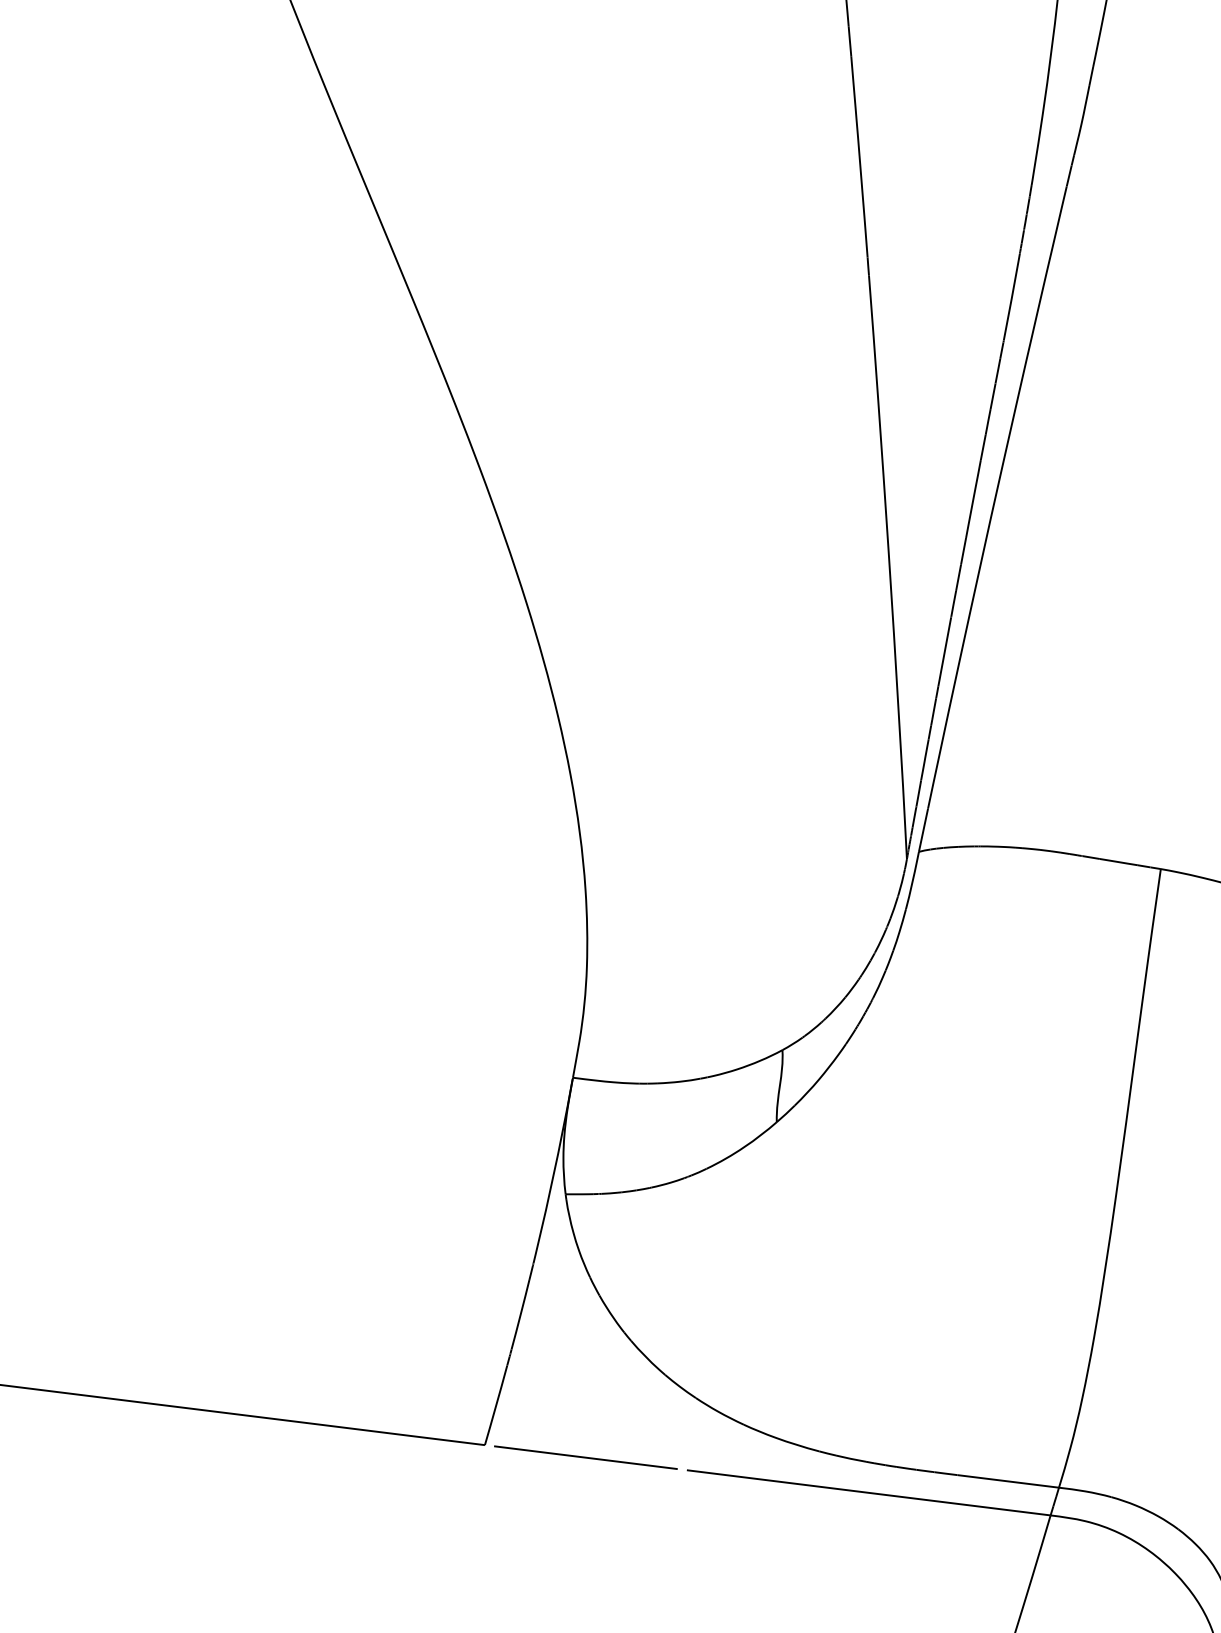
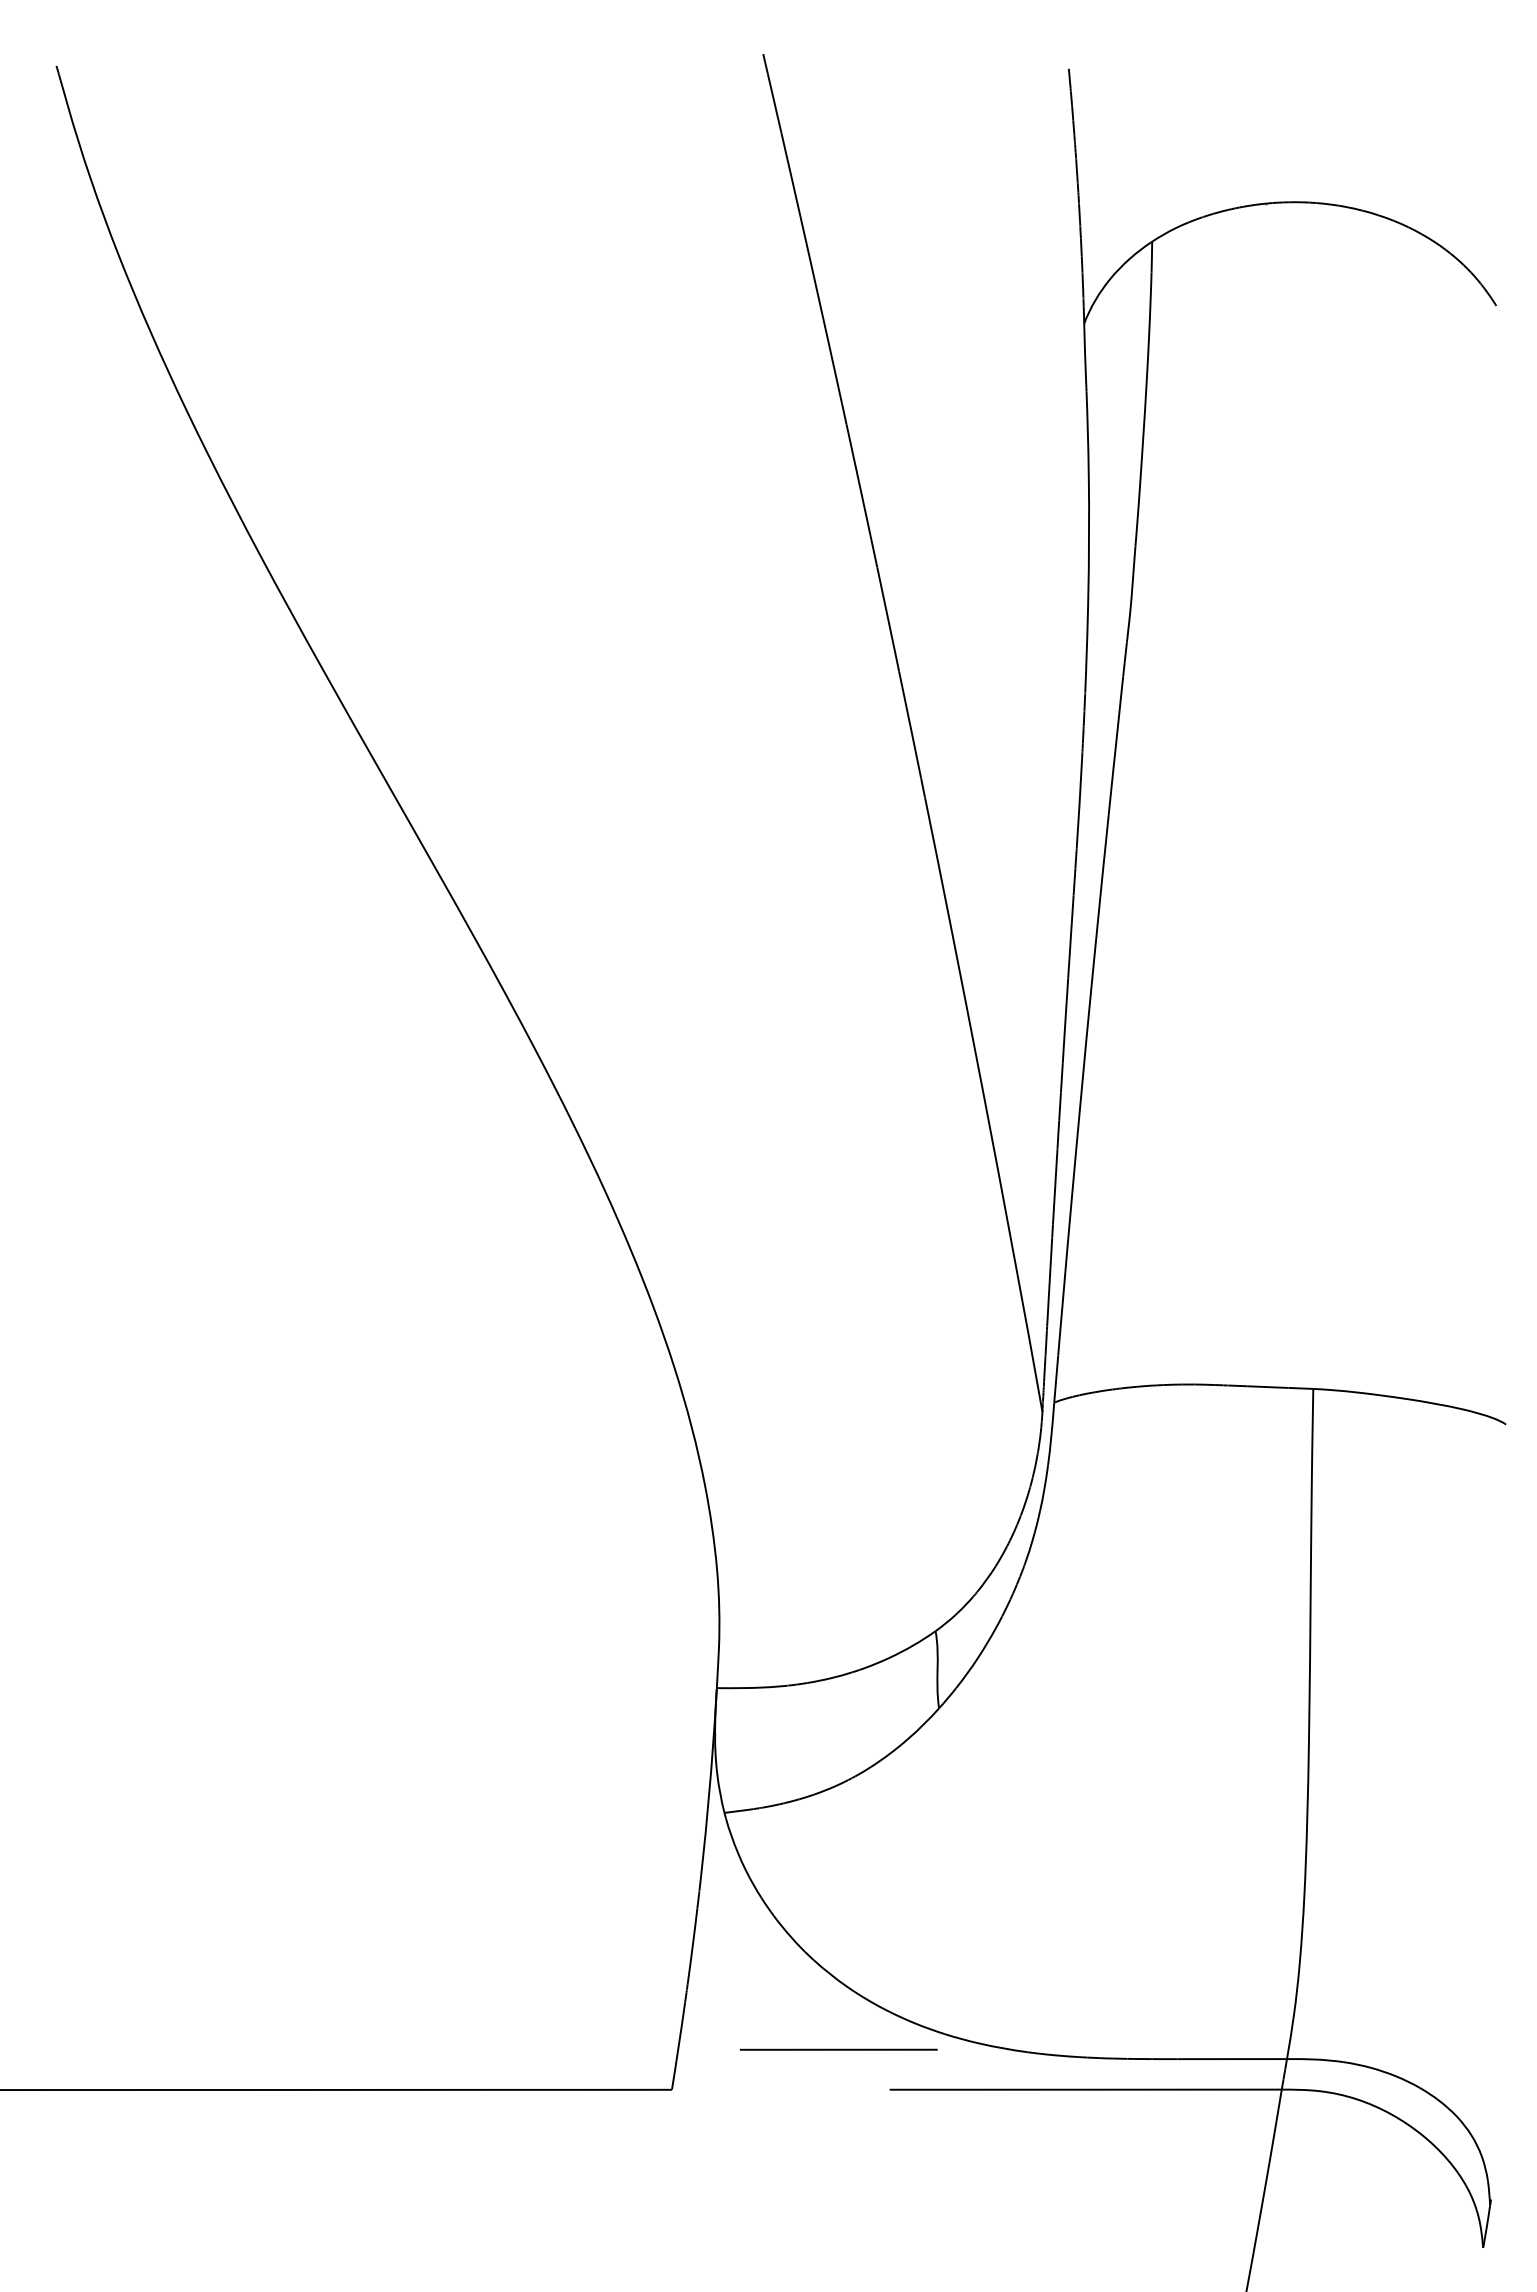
line: (585, 1457) -> (838, 2049), moved

